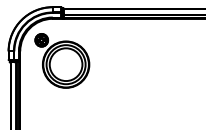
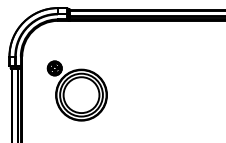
part: (61, 60) -> (76, 90), moved

